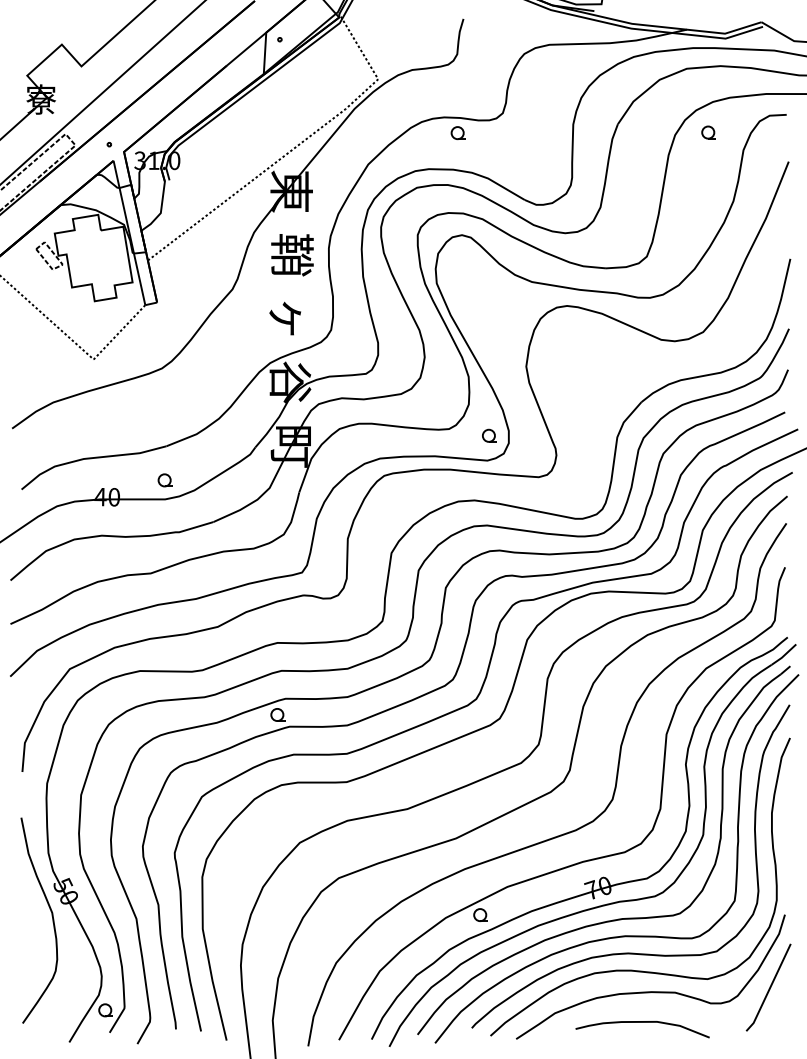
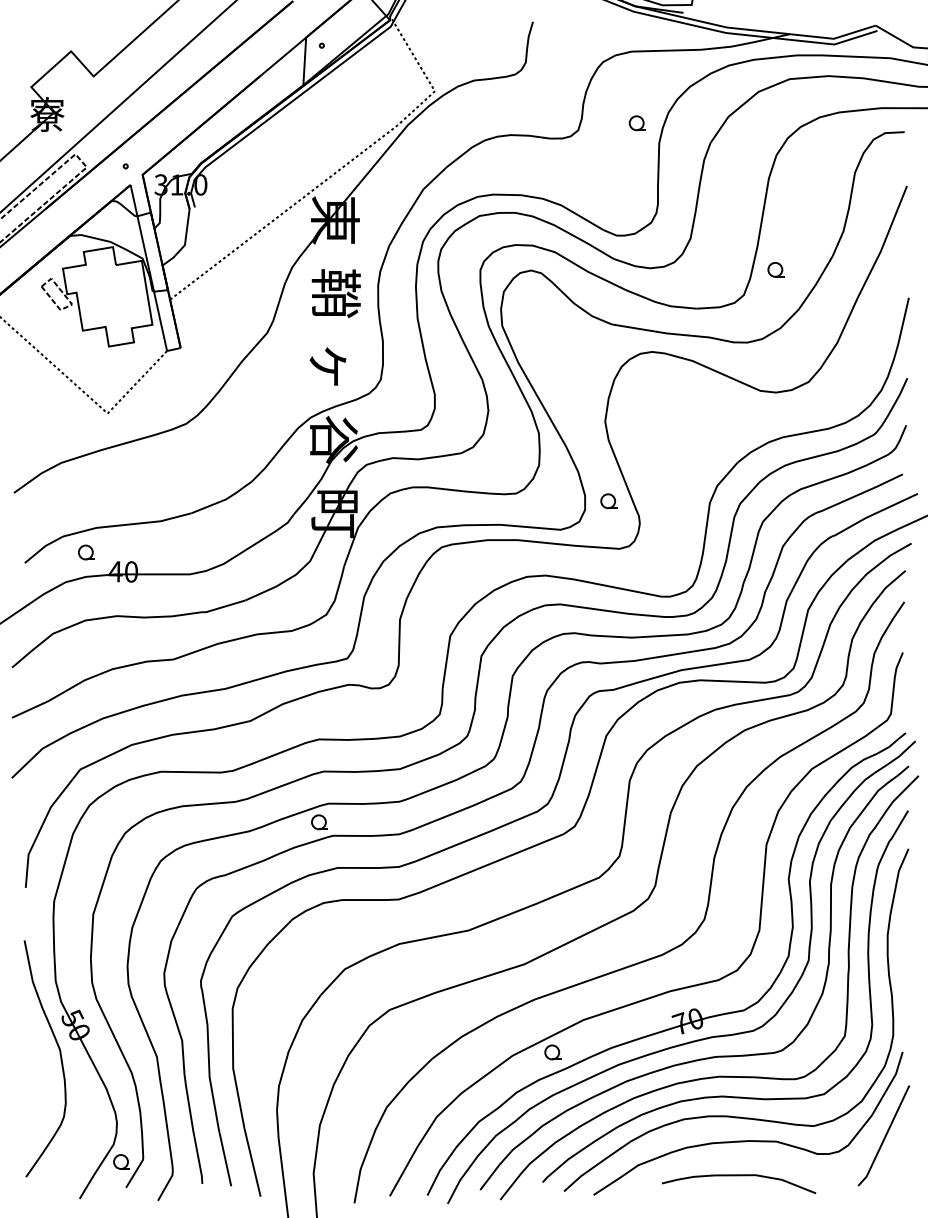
part: (457, 132) -> (636, 122), moved
part: (708, 132) -> (775, 269), moved
part: (489, 435) -> (608, 500), moved
part: (164, 480) -> (85, 552), moved

